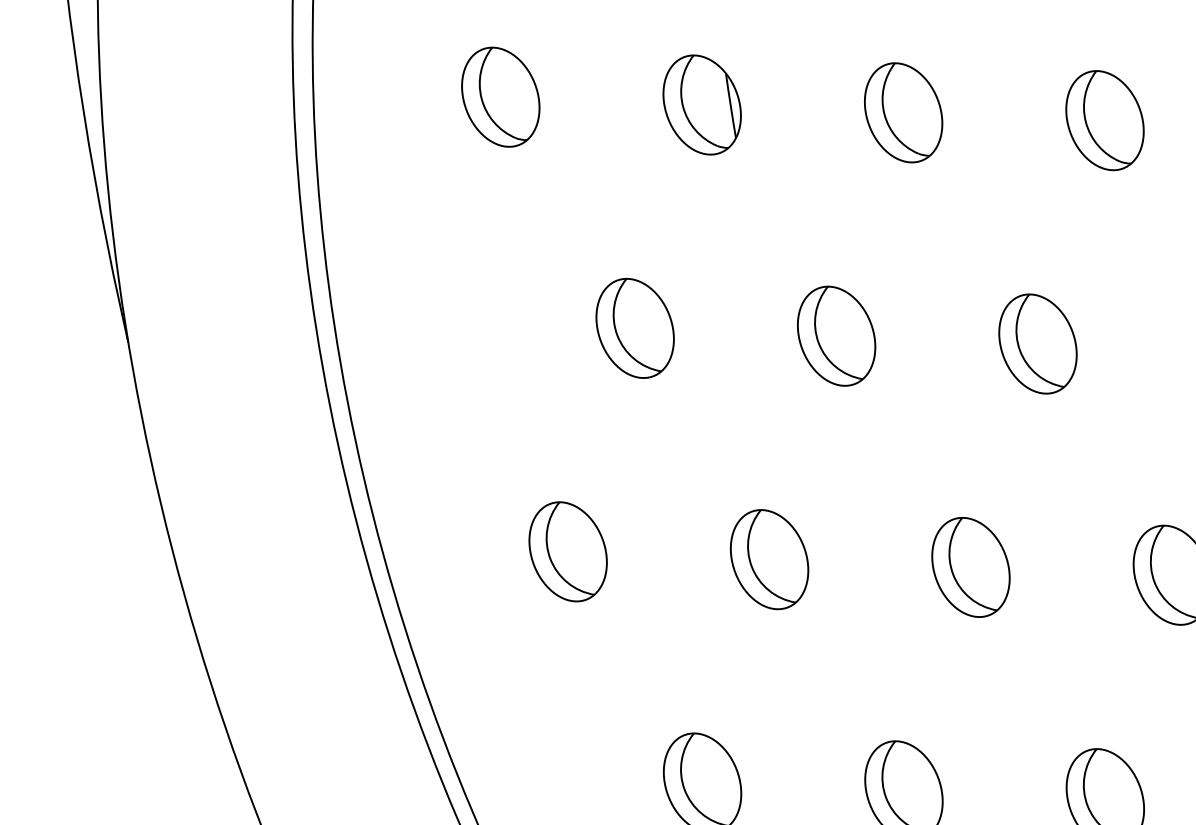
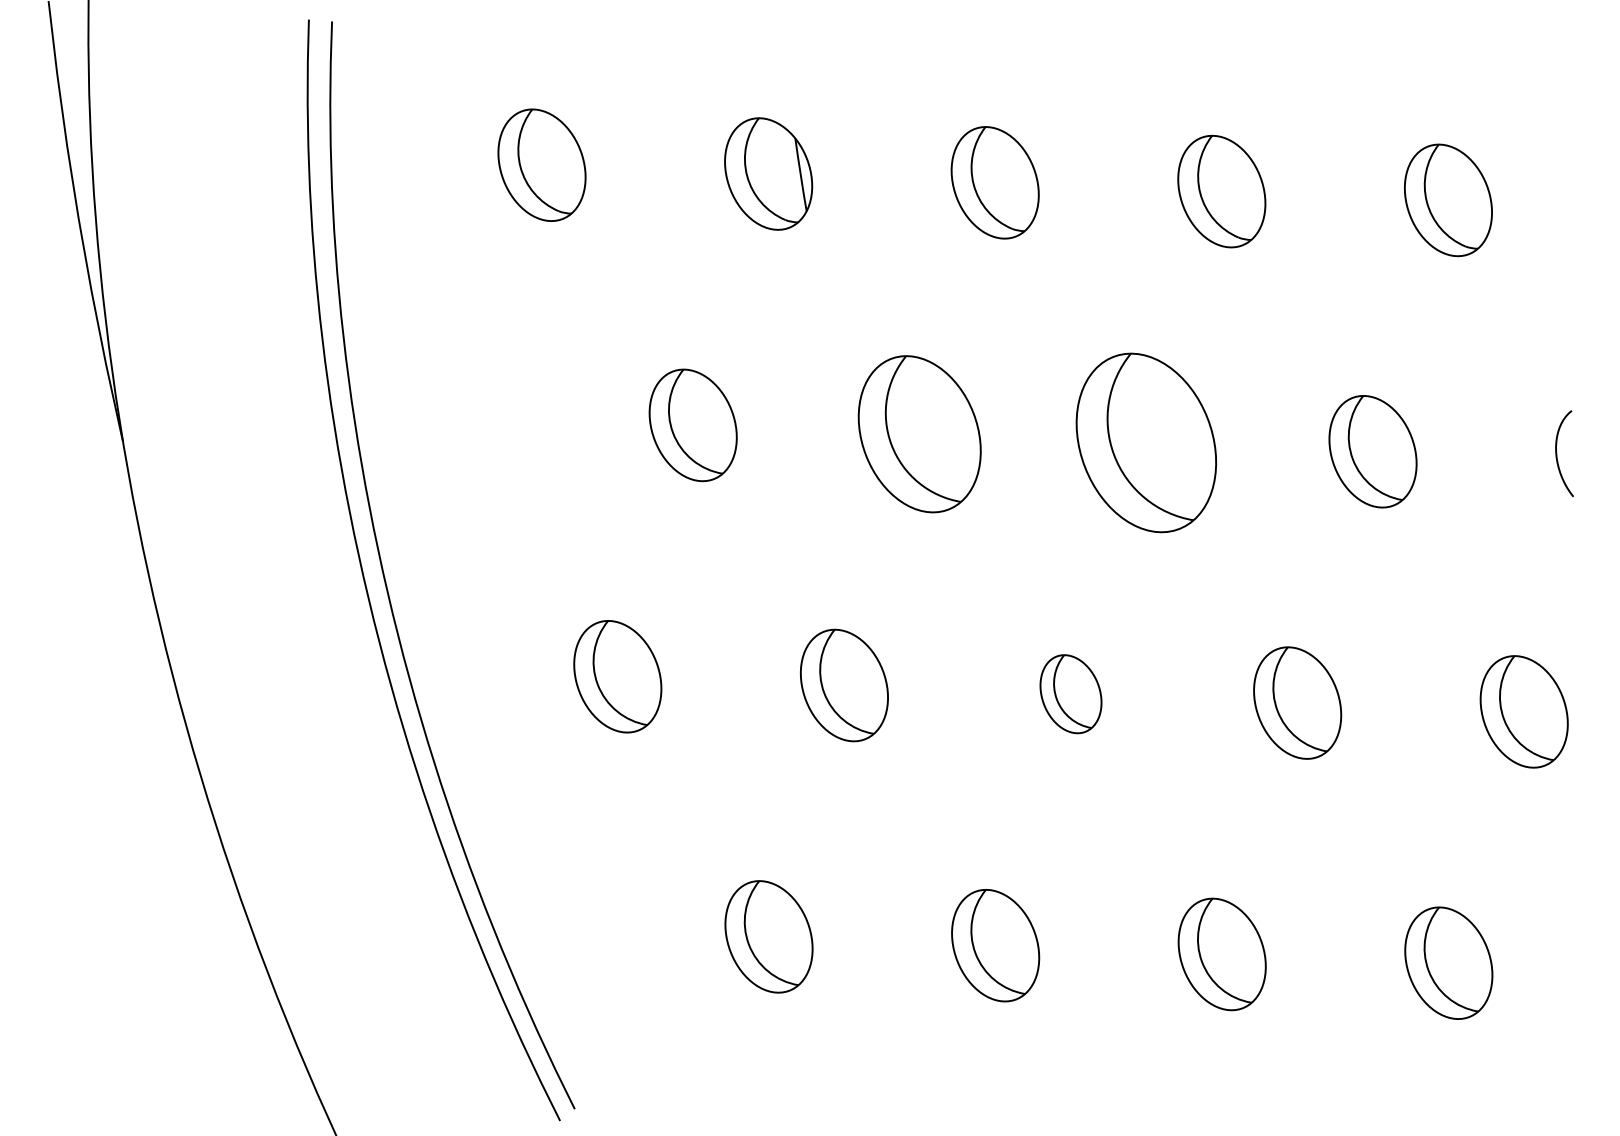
part: (836, 335) -> (919, 433), size x1.4
part: (1038, 343) -> (1146, 442), size x1.6
part: (970, 566) -> (1070, 693), size x0.7

